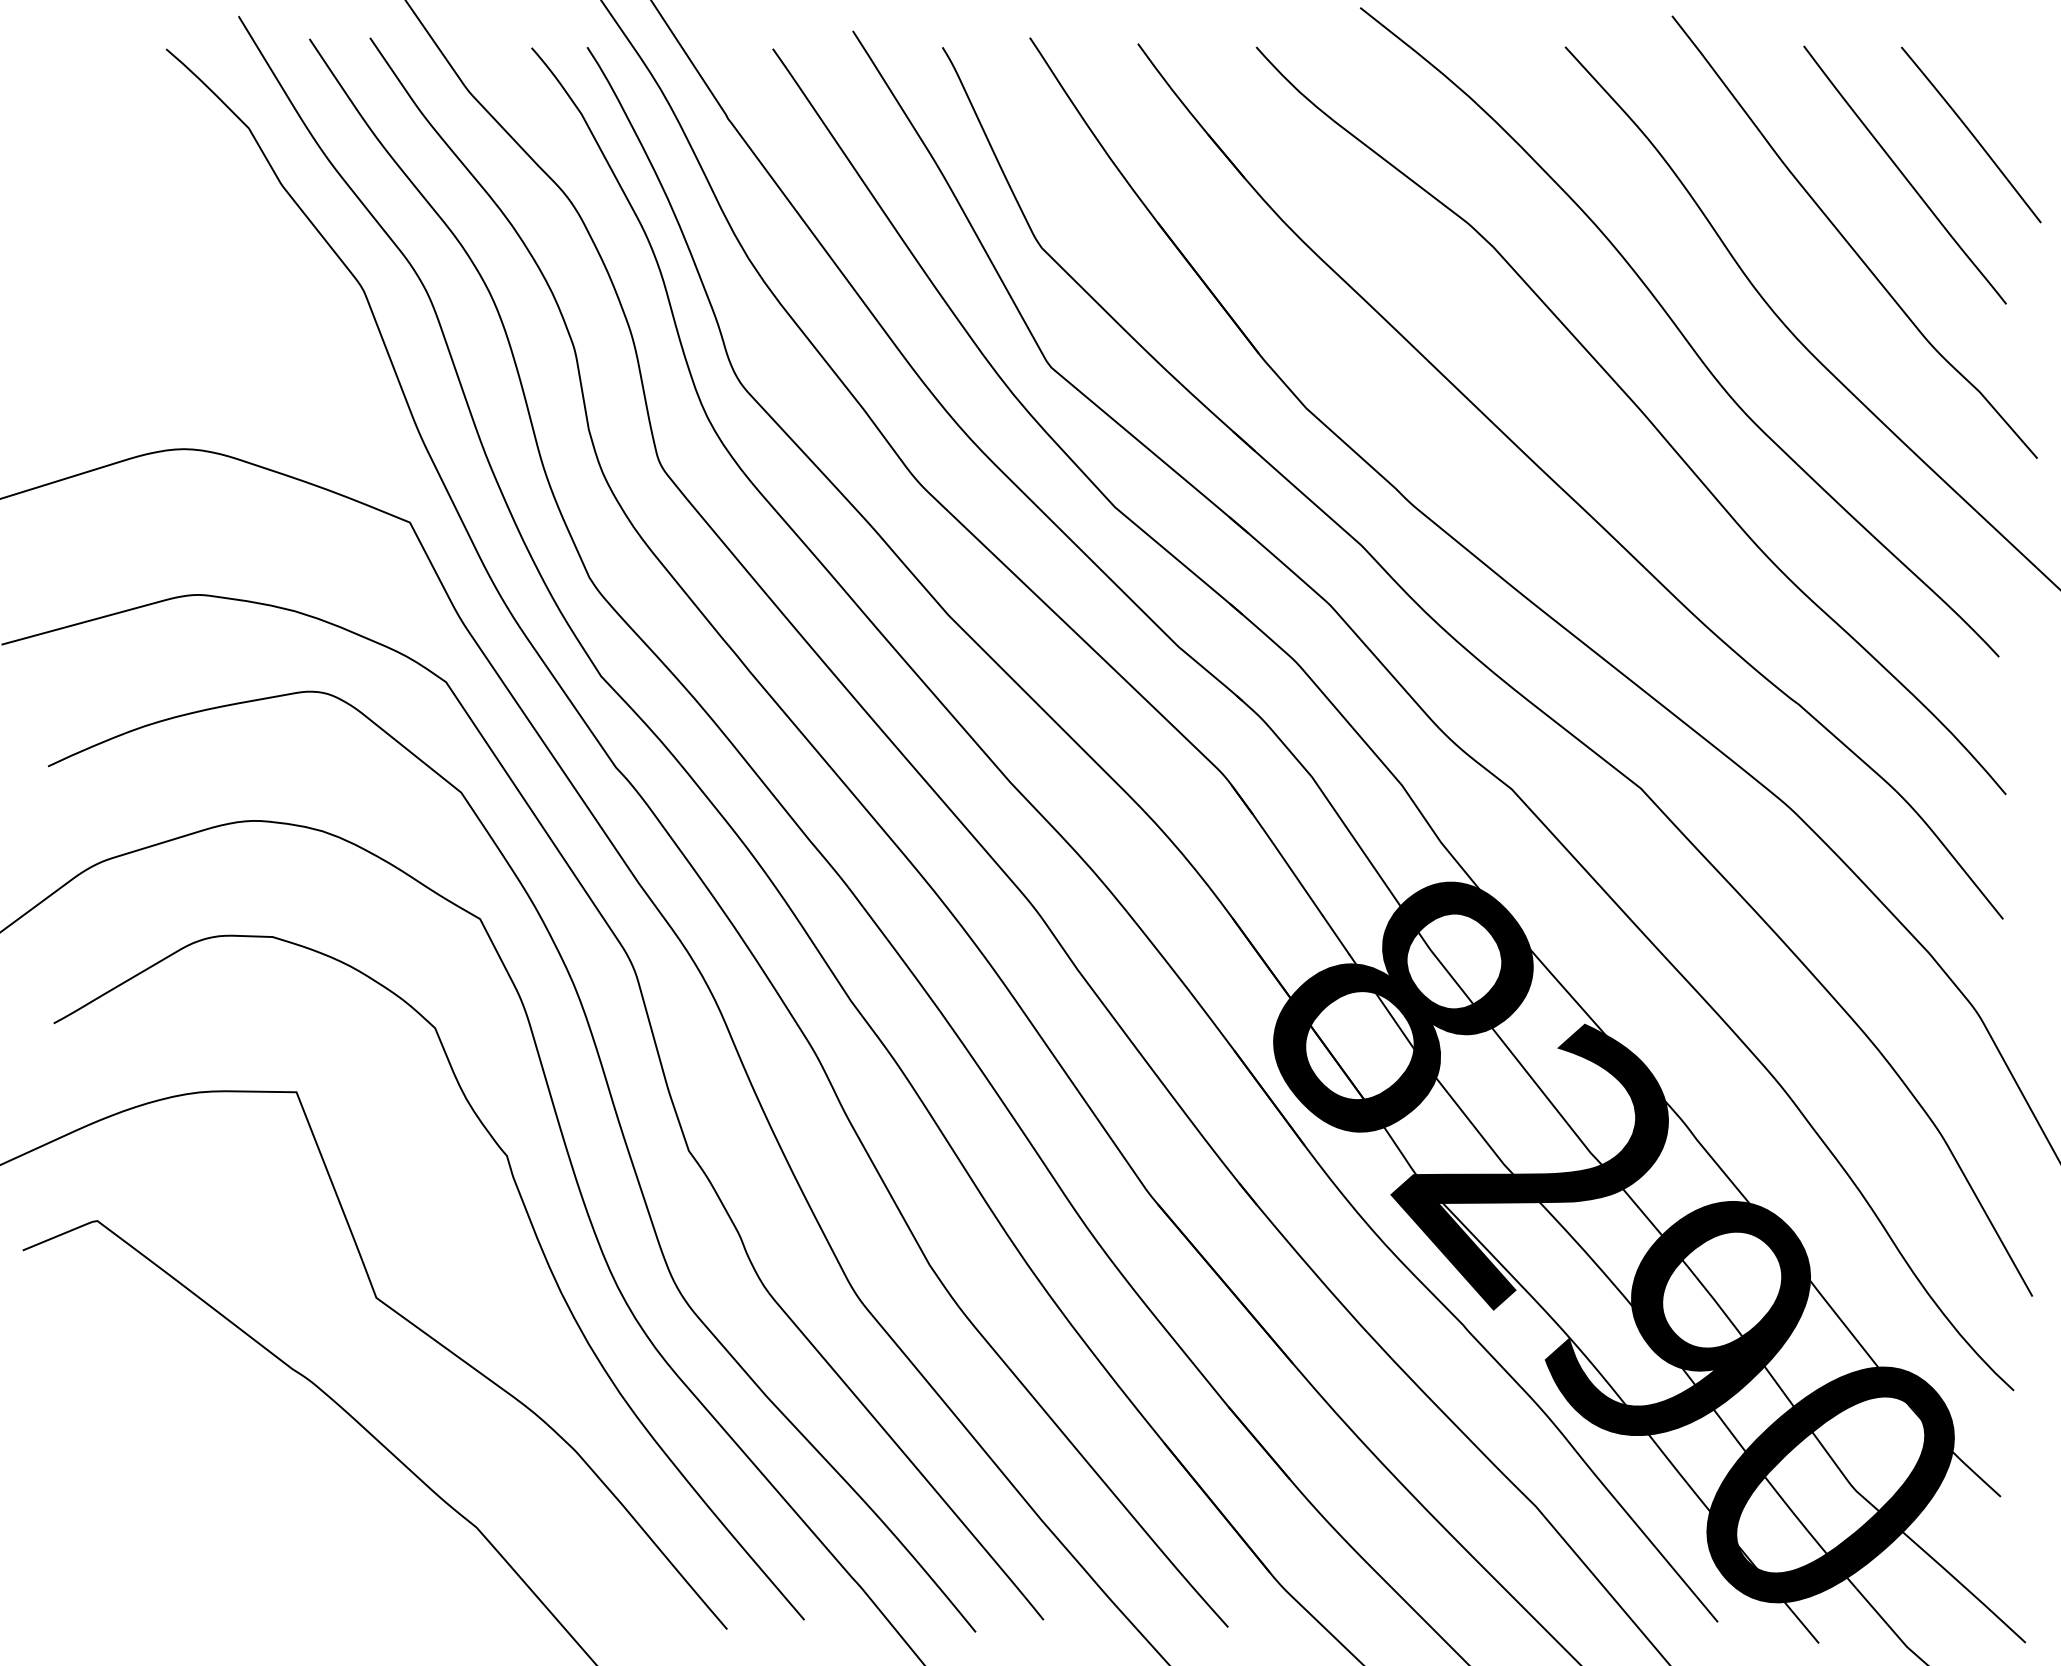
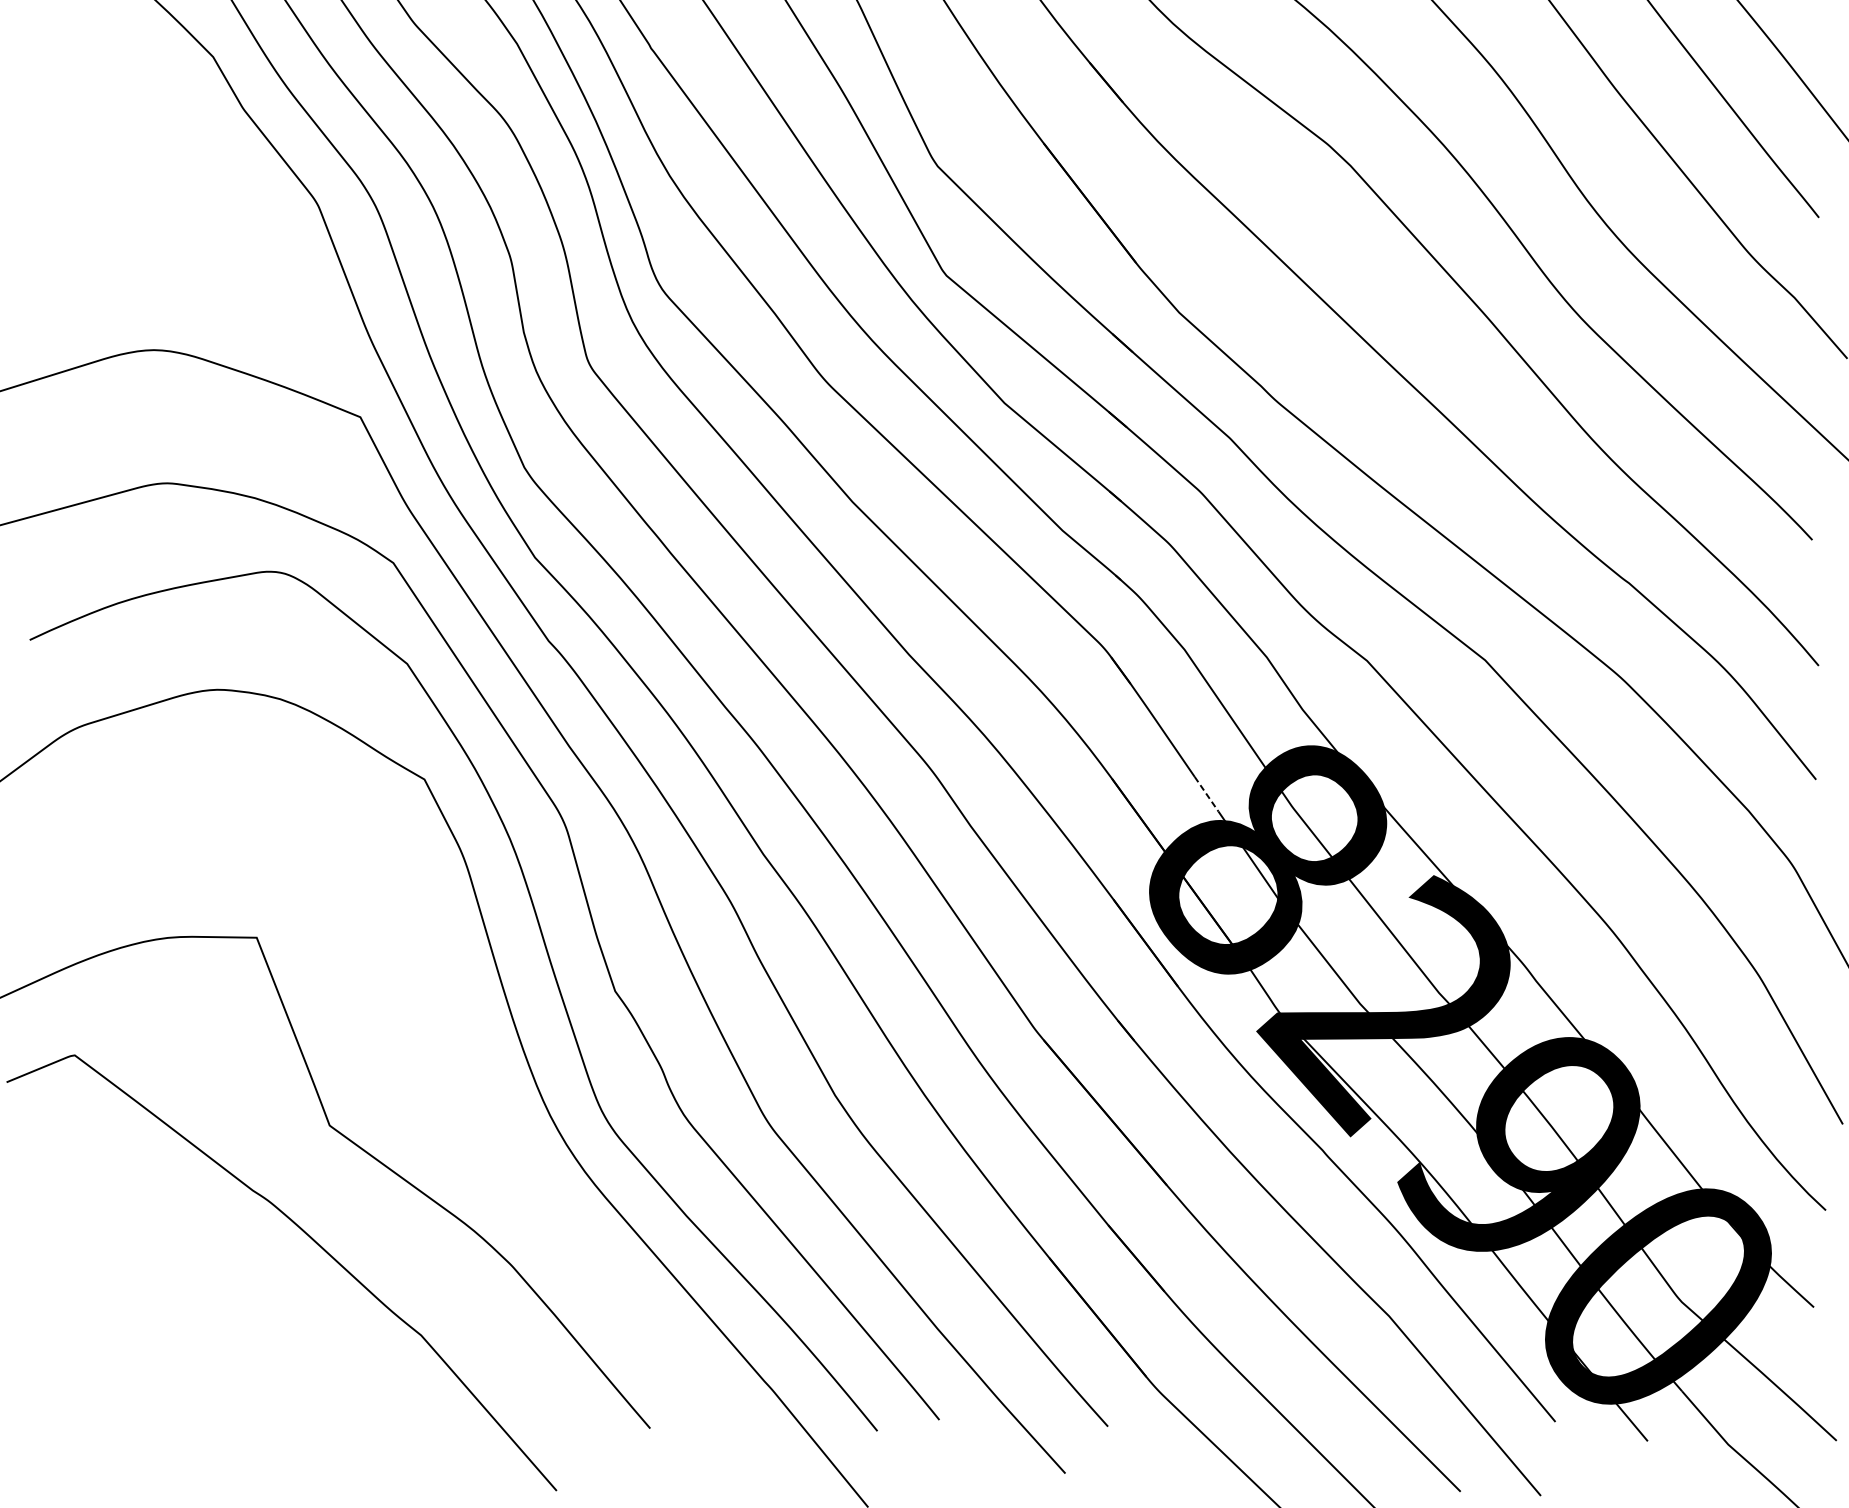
line: (1336, 935) -> (1206, 794), solid -> dashed
curve: (534, 1234) -> (474, 1067), removed

